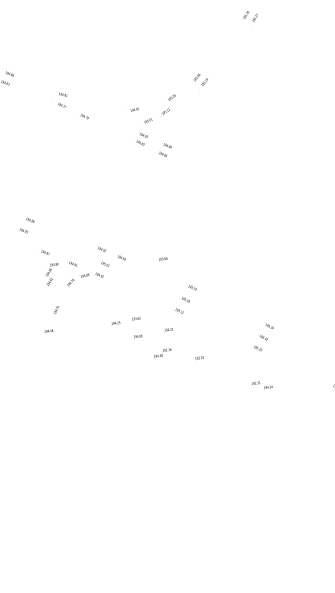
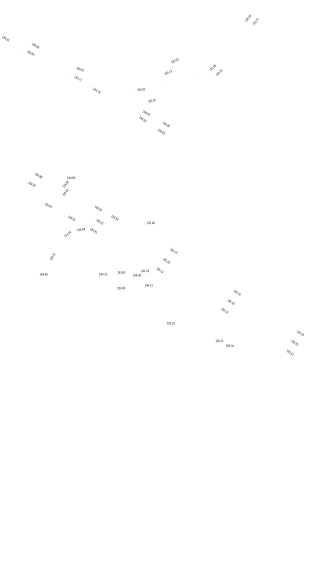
text: (200, 79) -> (215, 69), moved
text: (168, 104) -> (171, 66), moved
text: (52, 273) -> (68, 185), moved
text: (162, 352) -> (140, 272), moved
text: (199, 358) -> (170, 323), moved

